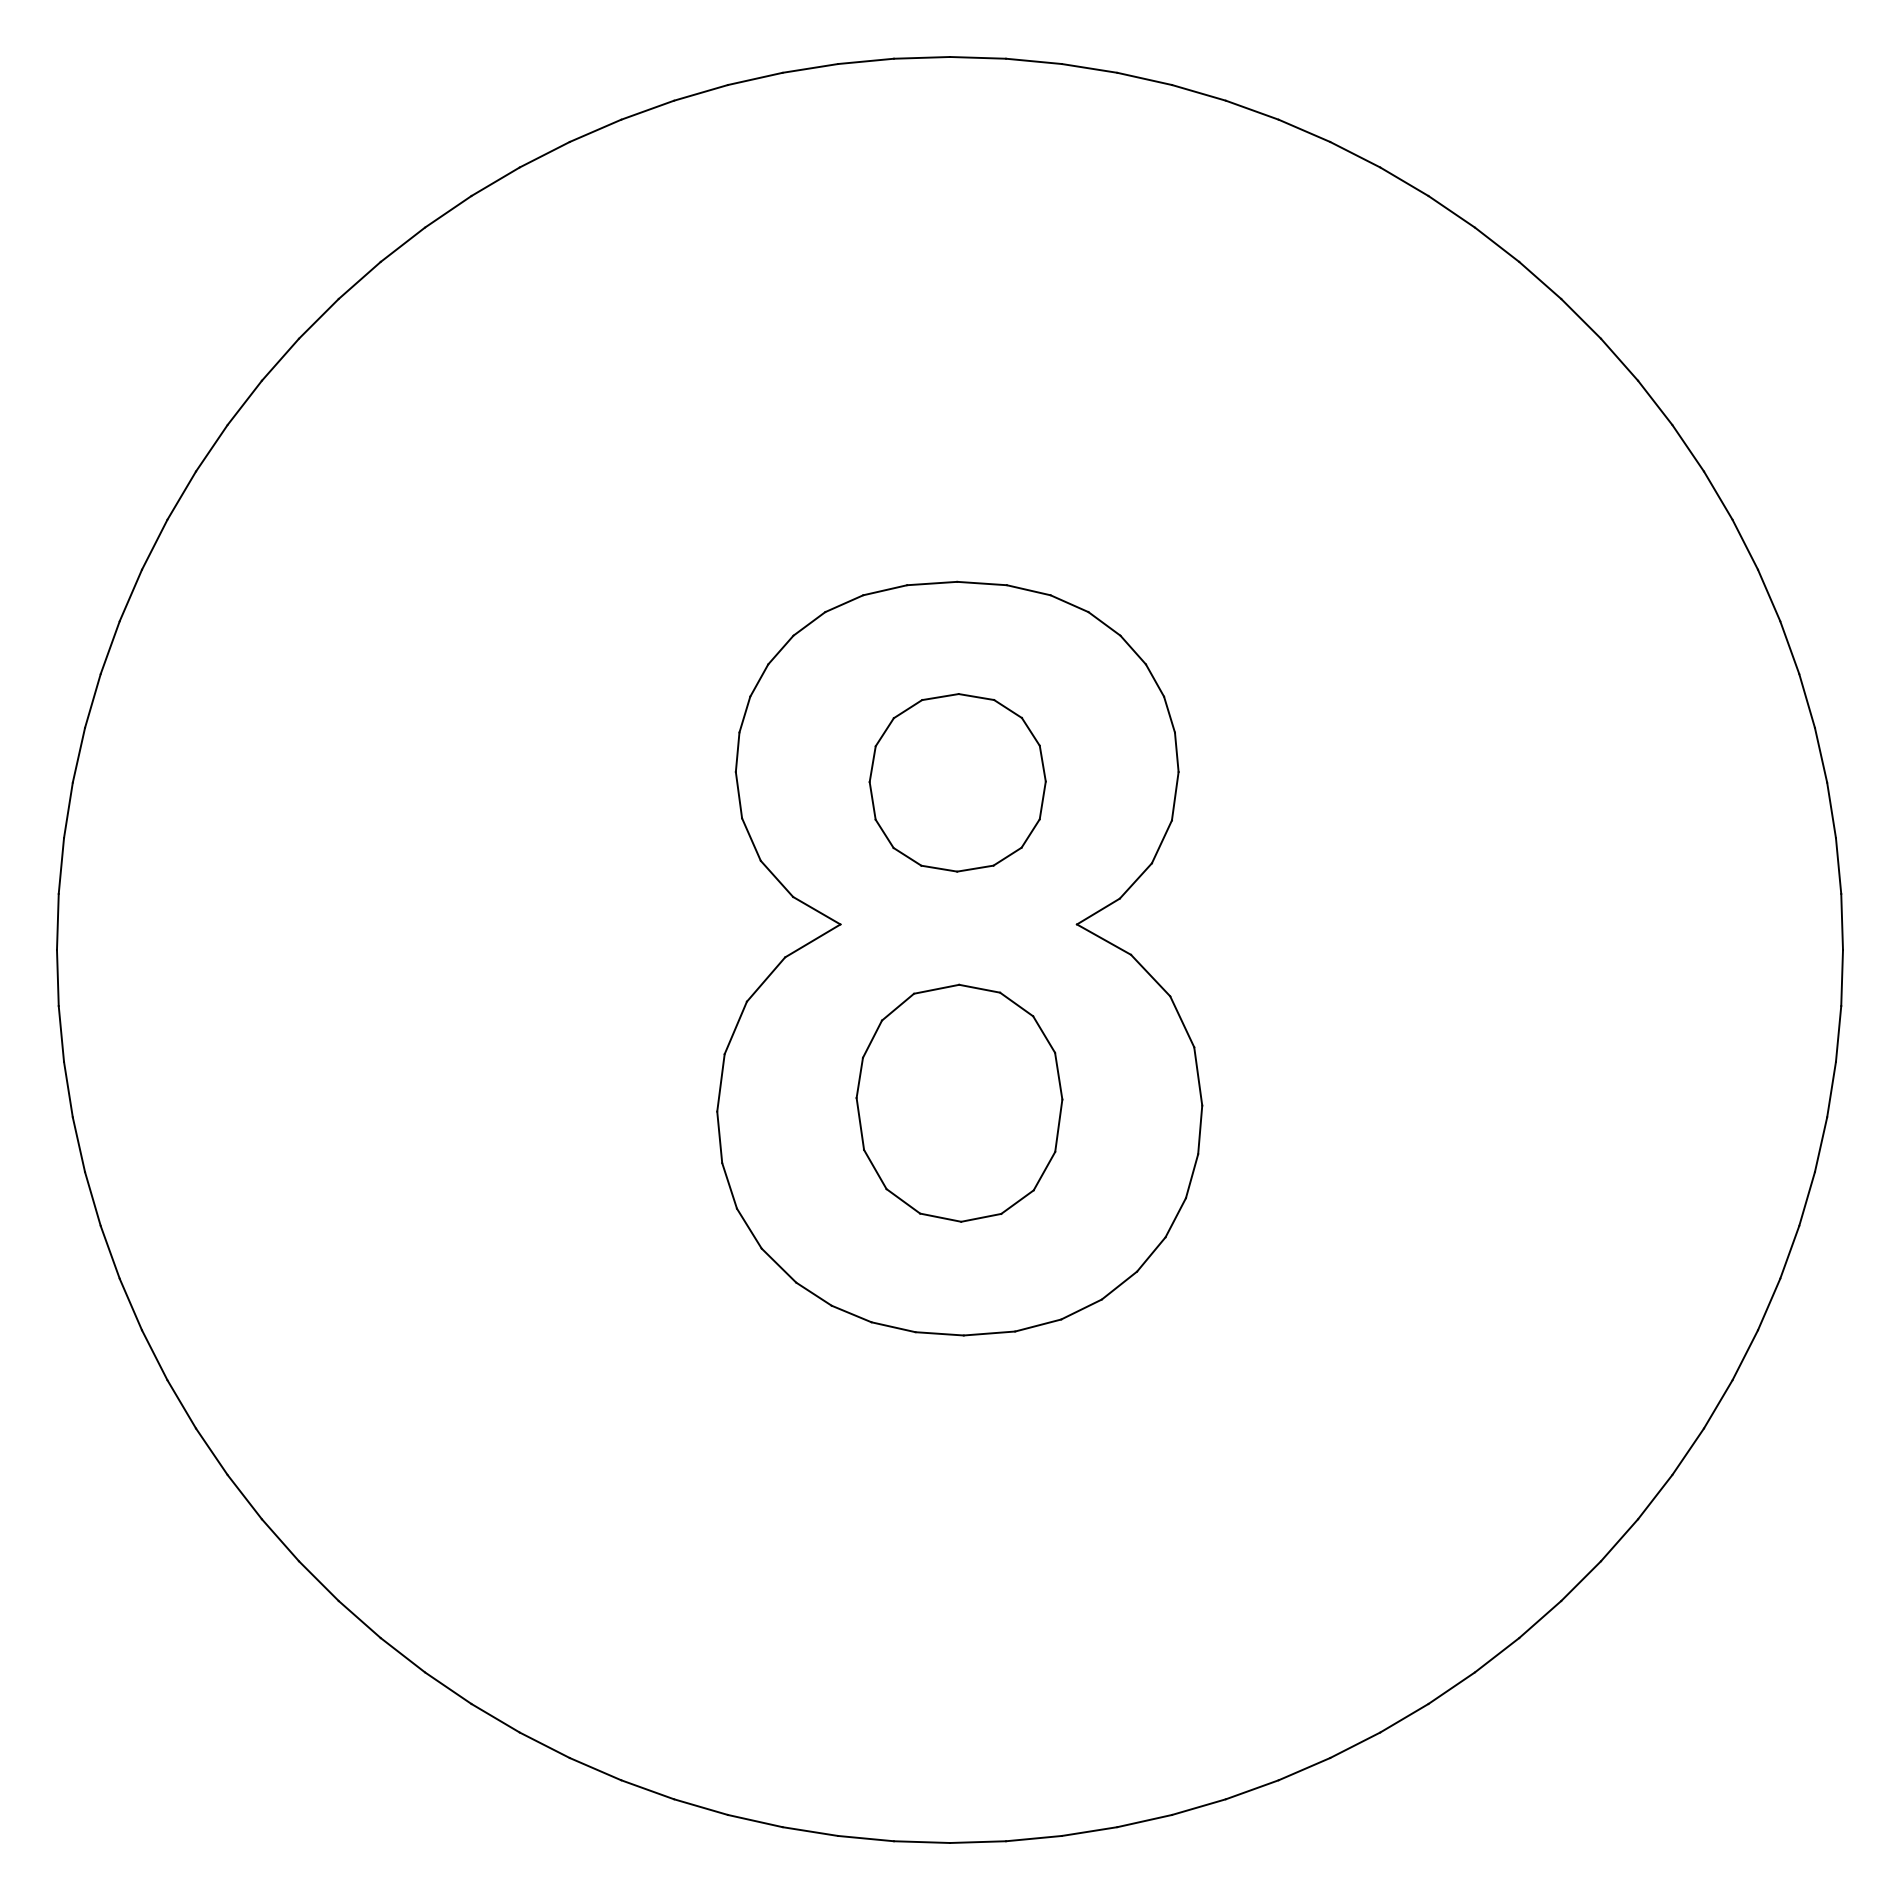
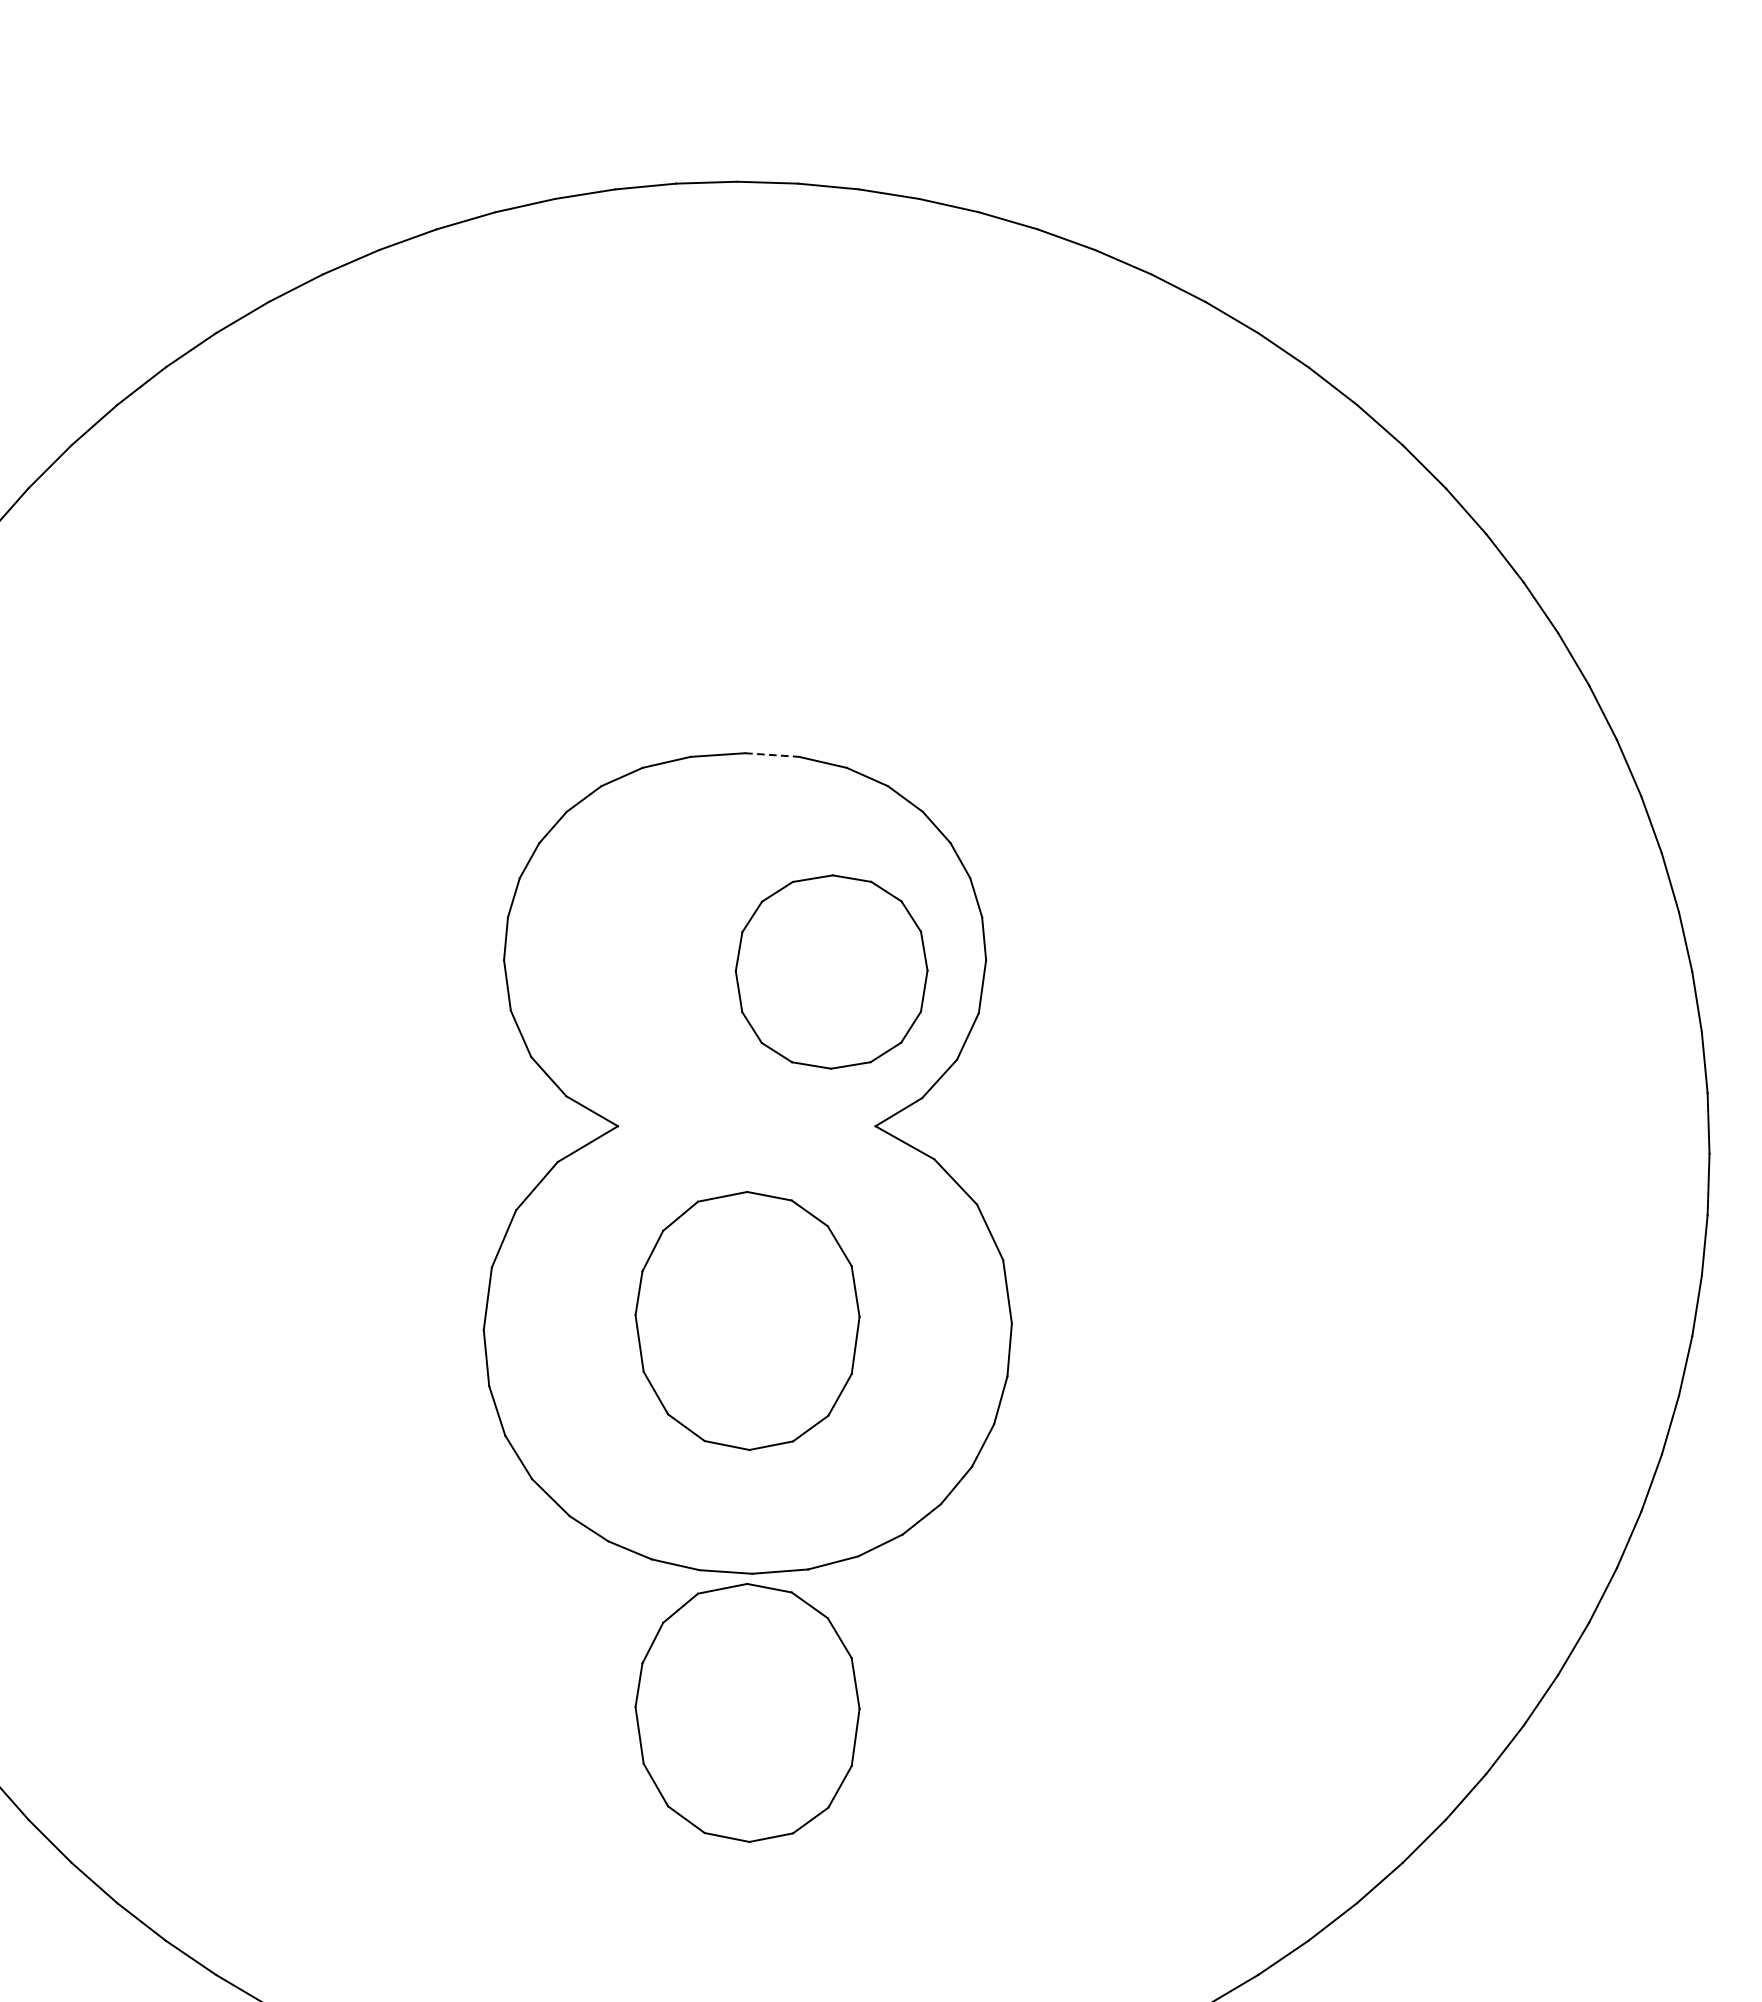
line: (982, 583) -> (772, 755), solid -> dashed
part: (957, 782) -> (831, 971), moved
part: (959, 1462) -> (747, 1712), added

